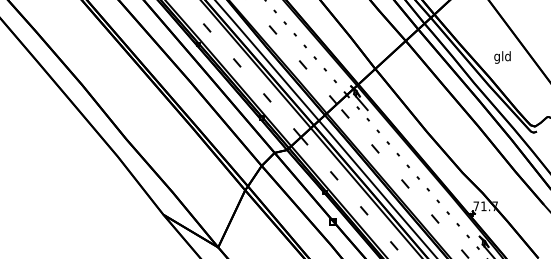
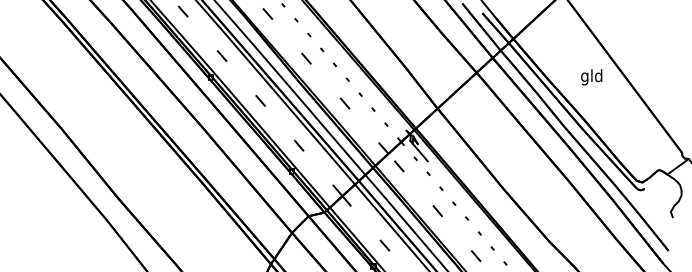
text: (502, 57) -> (591, 77), moved

